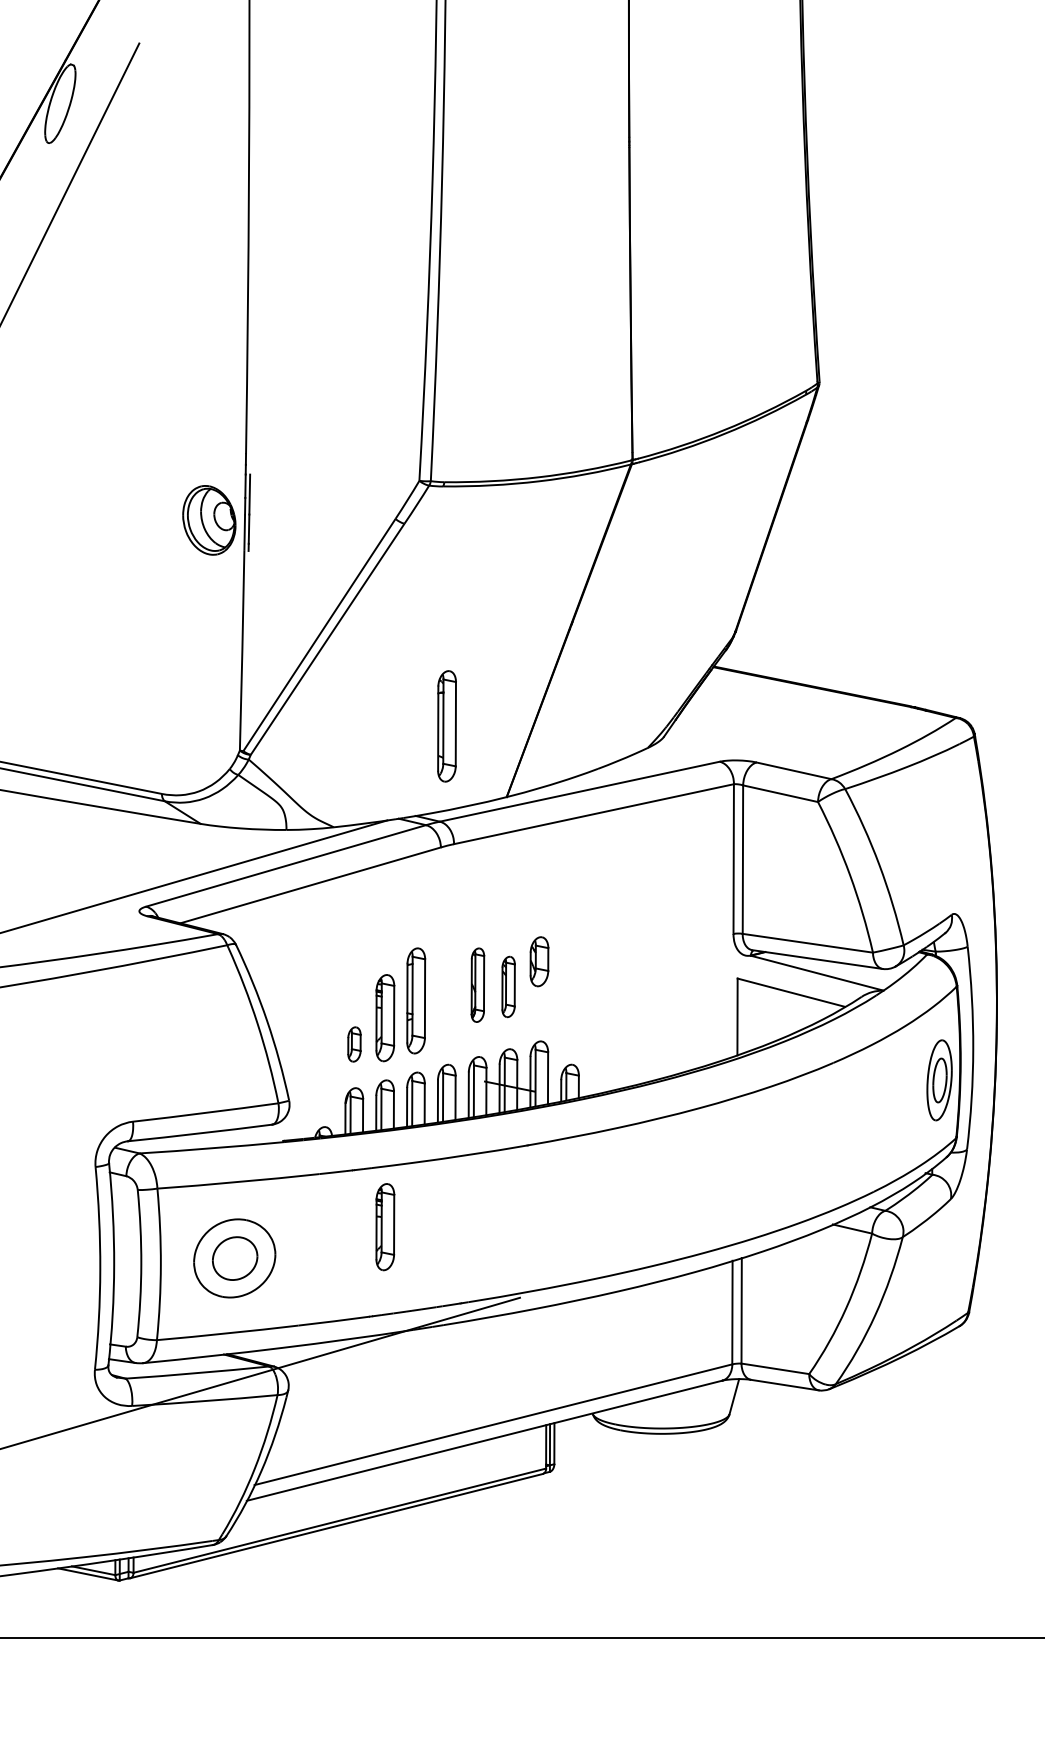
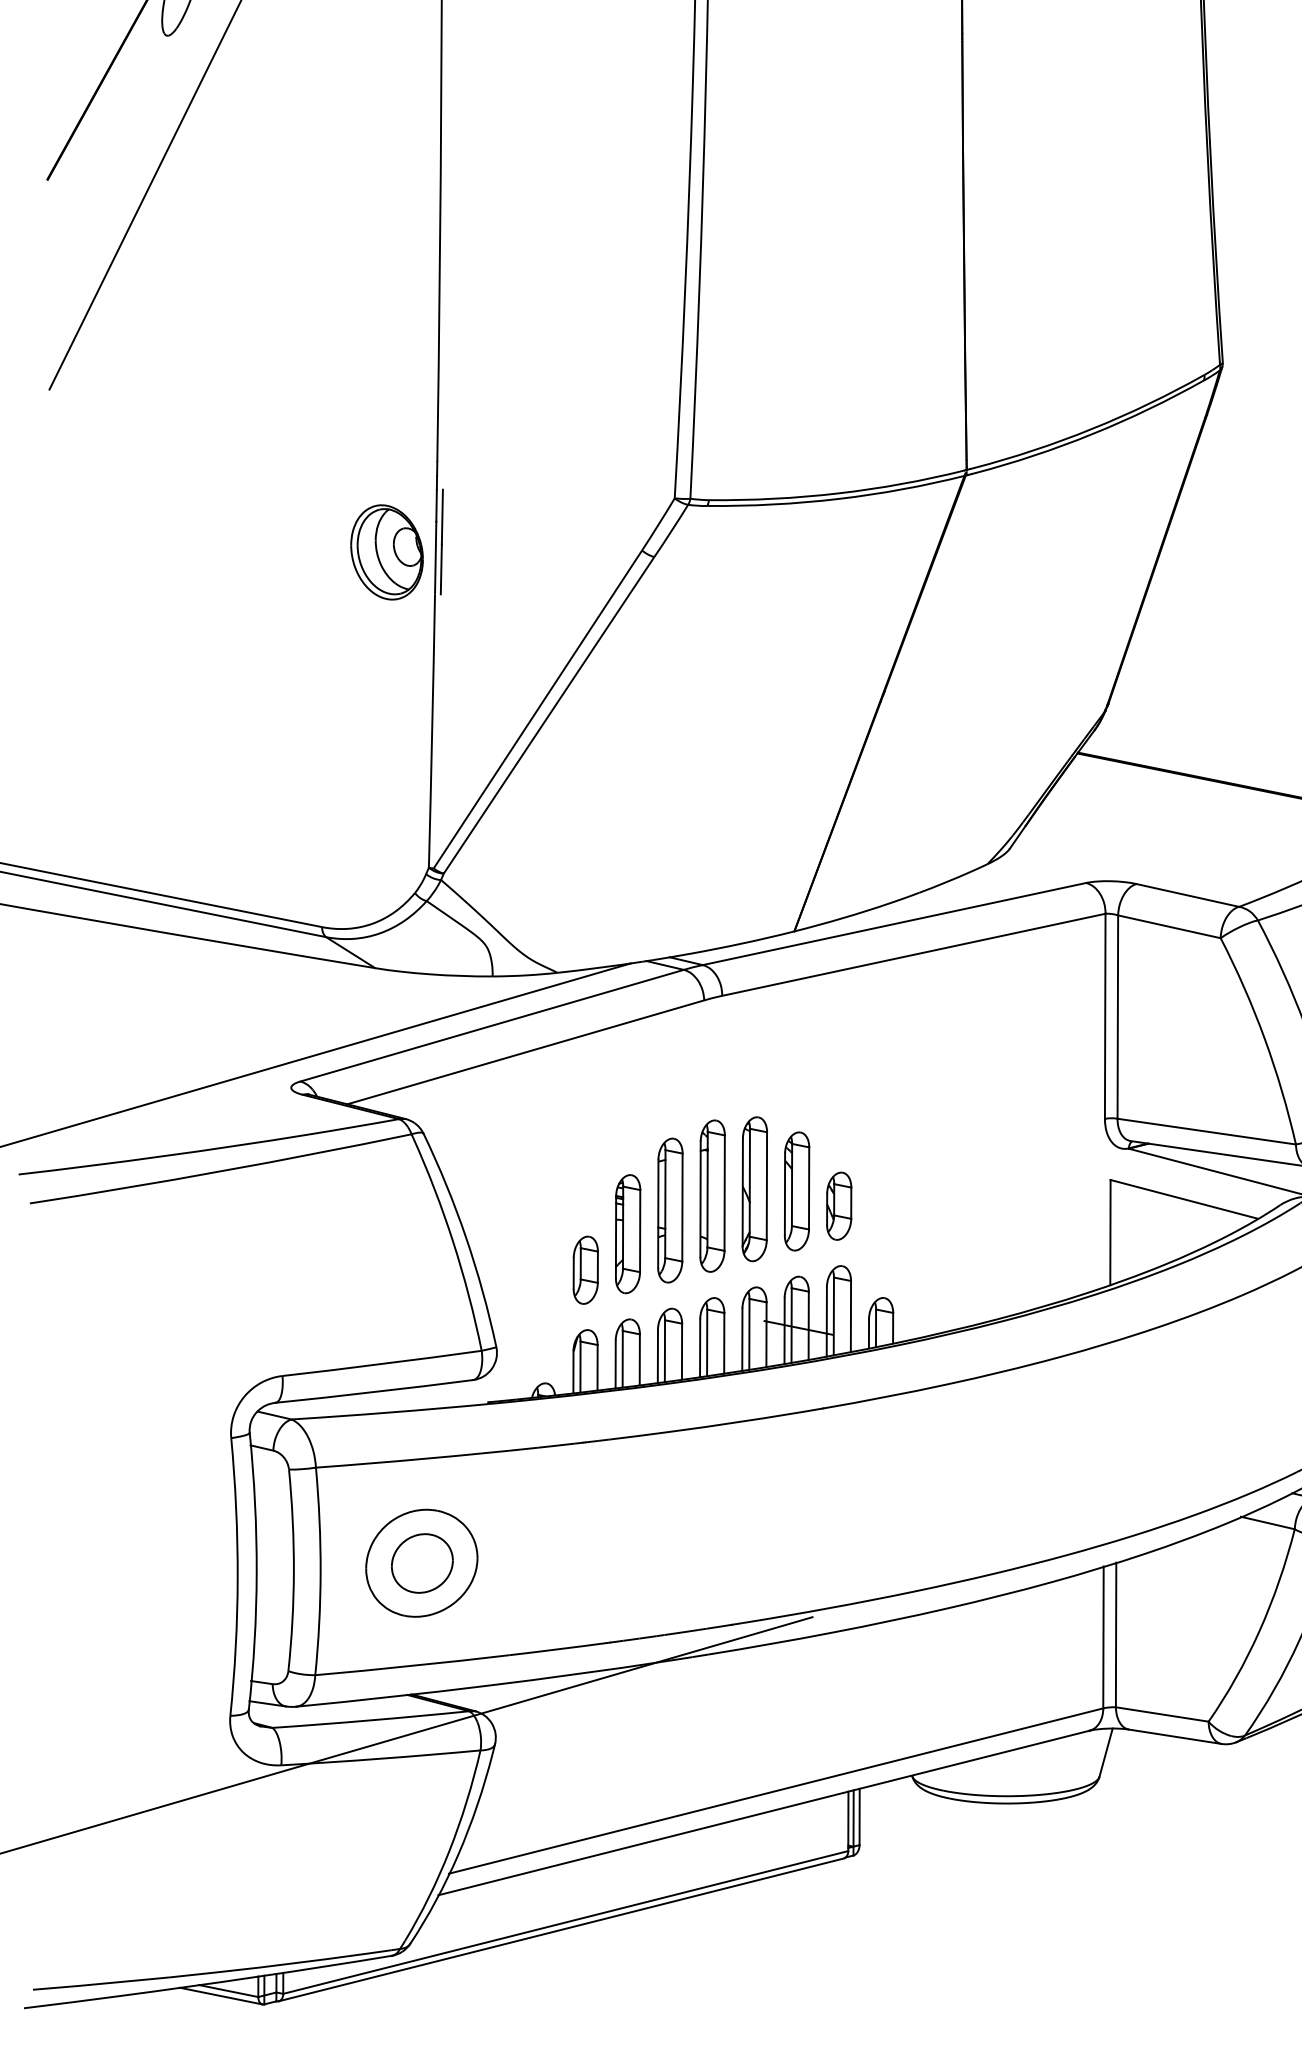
part: (446, 726) -> (711, 1196), moved
part: (539, 961) -> (839, 1205), moved
part: (477, 984) -> (754, 1188), size x1.43
part: (508, 986) -> (796, 1190), size x1.43
part: (354, 1044) -> (585, 1270), size x1.43
part: (385, 1227) -> (628, 1520), removed

